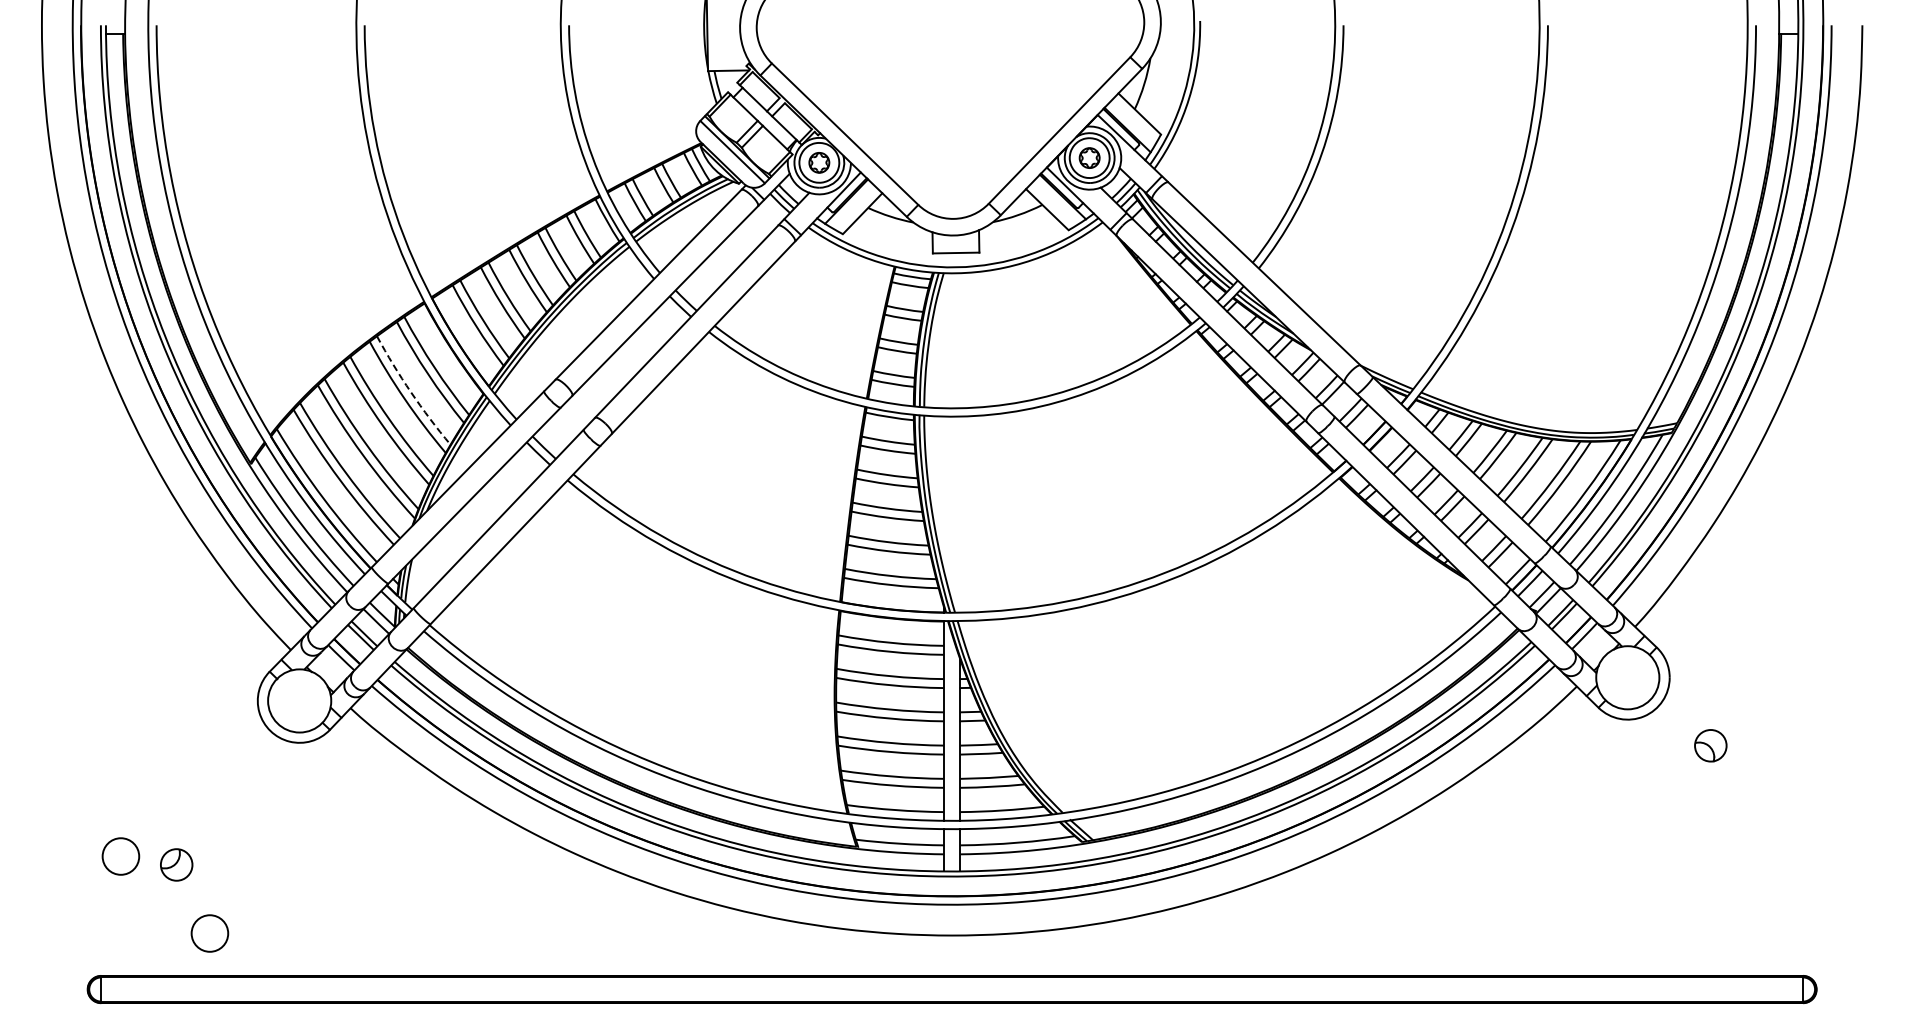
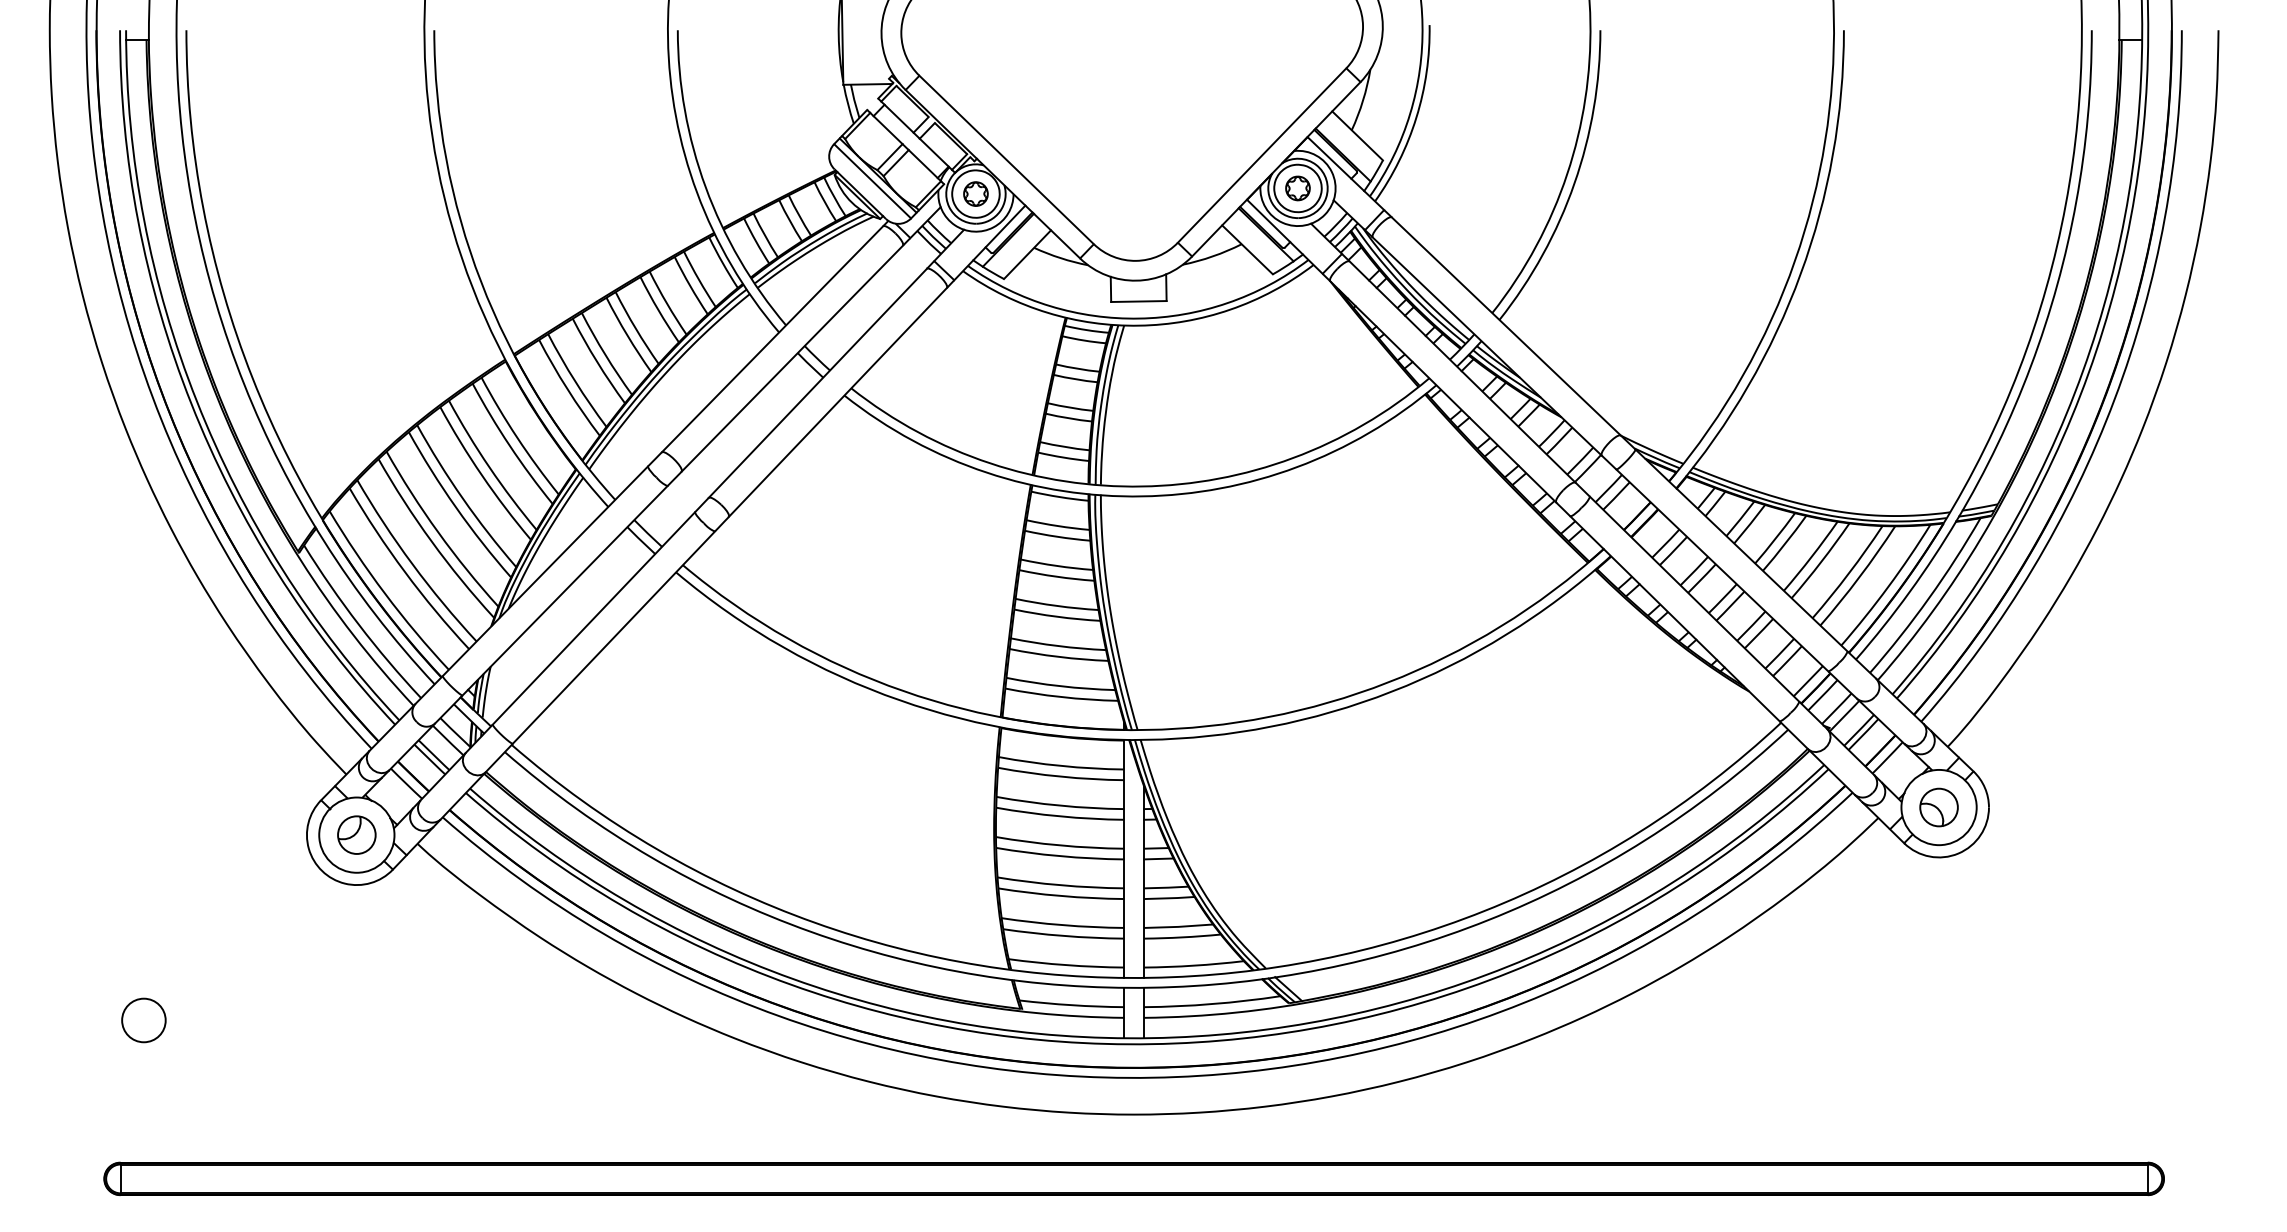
arc: (411, 392) -> (490, 467), dashed -> solid
part: (1710, 745) -> (1938, 807), moved
part: (176, 864) -> (356, 834), moved
circle: (209, 933) -> (249, 1112), removed

